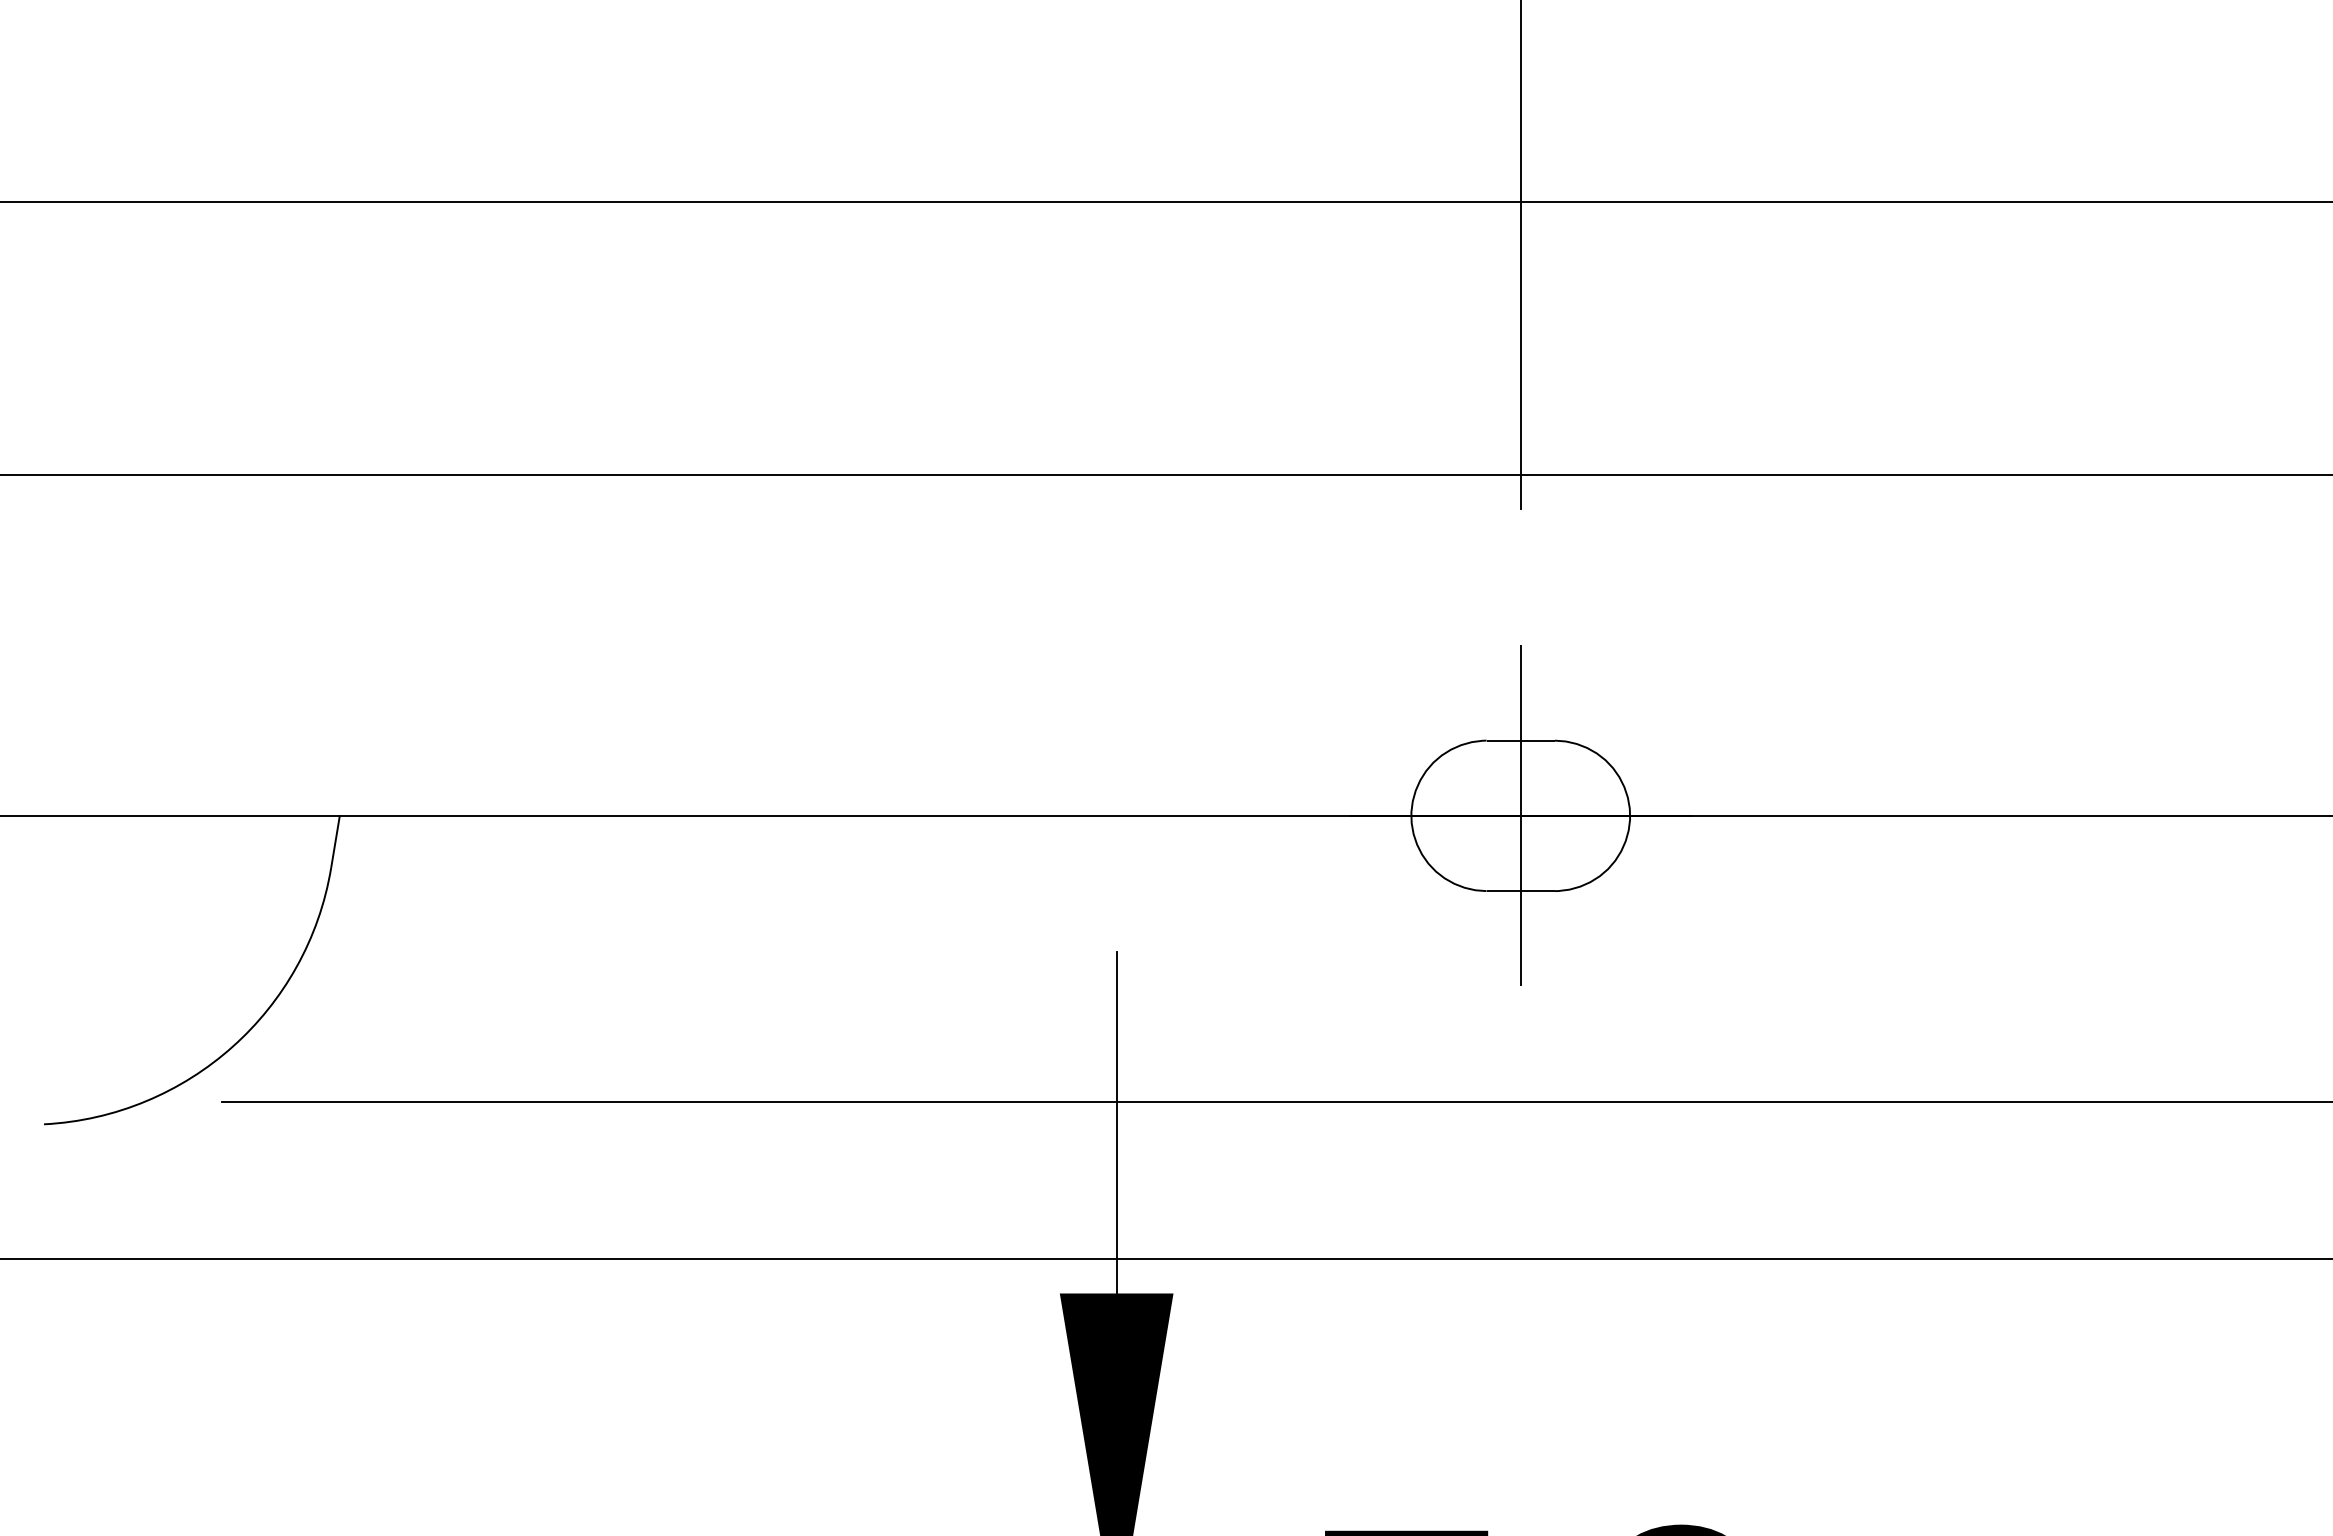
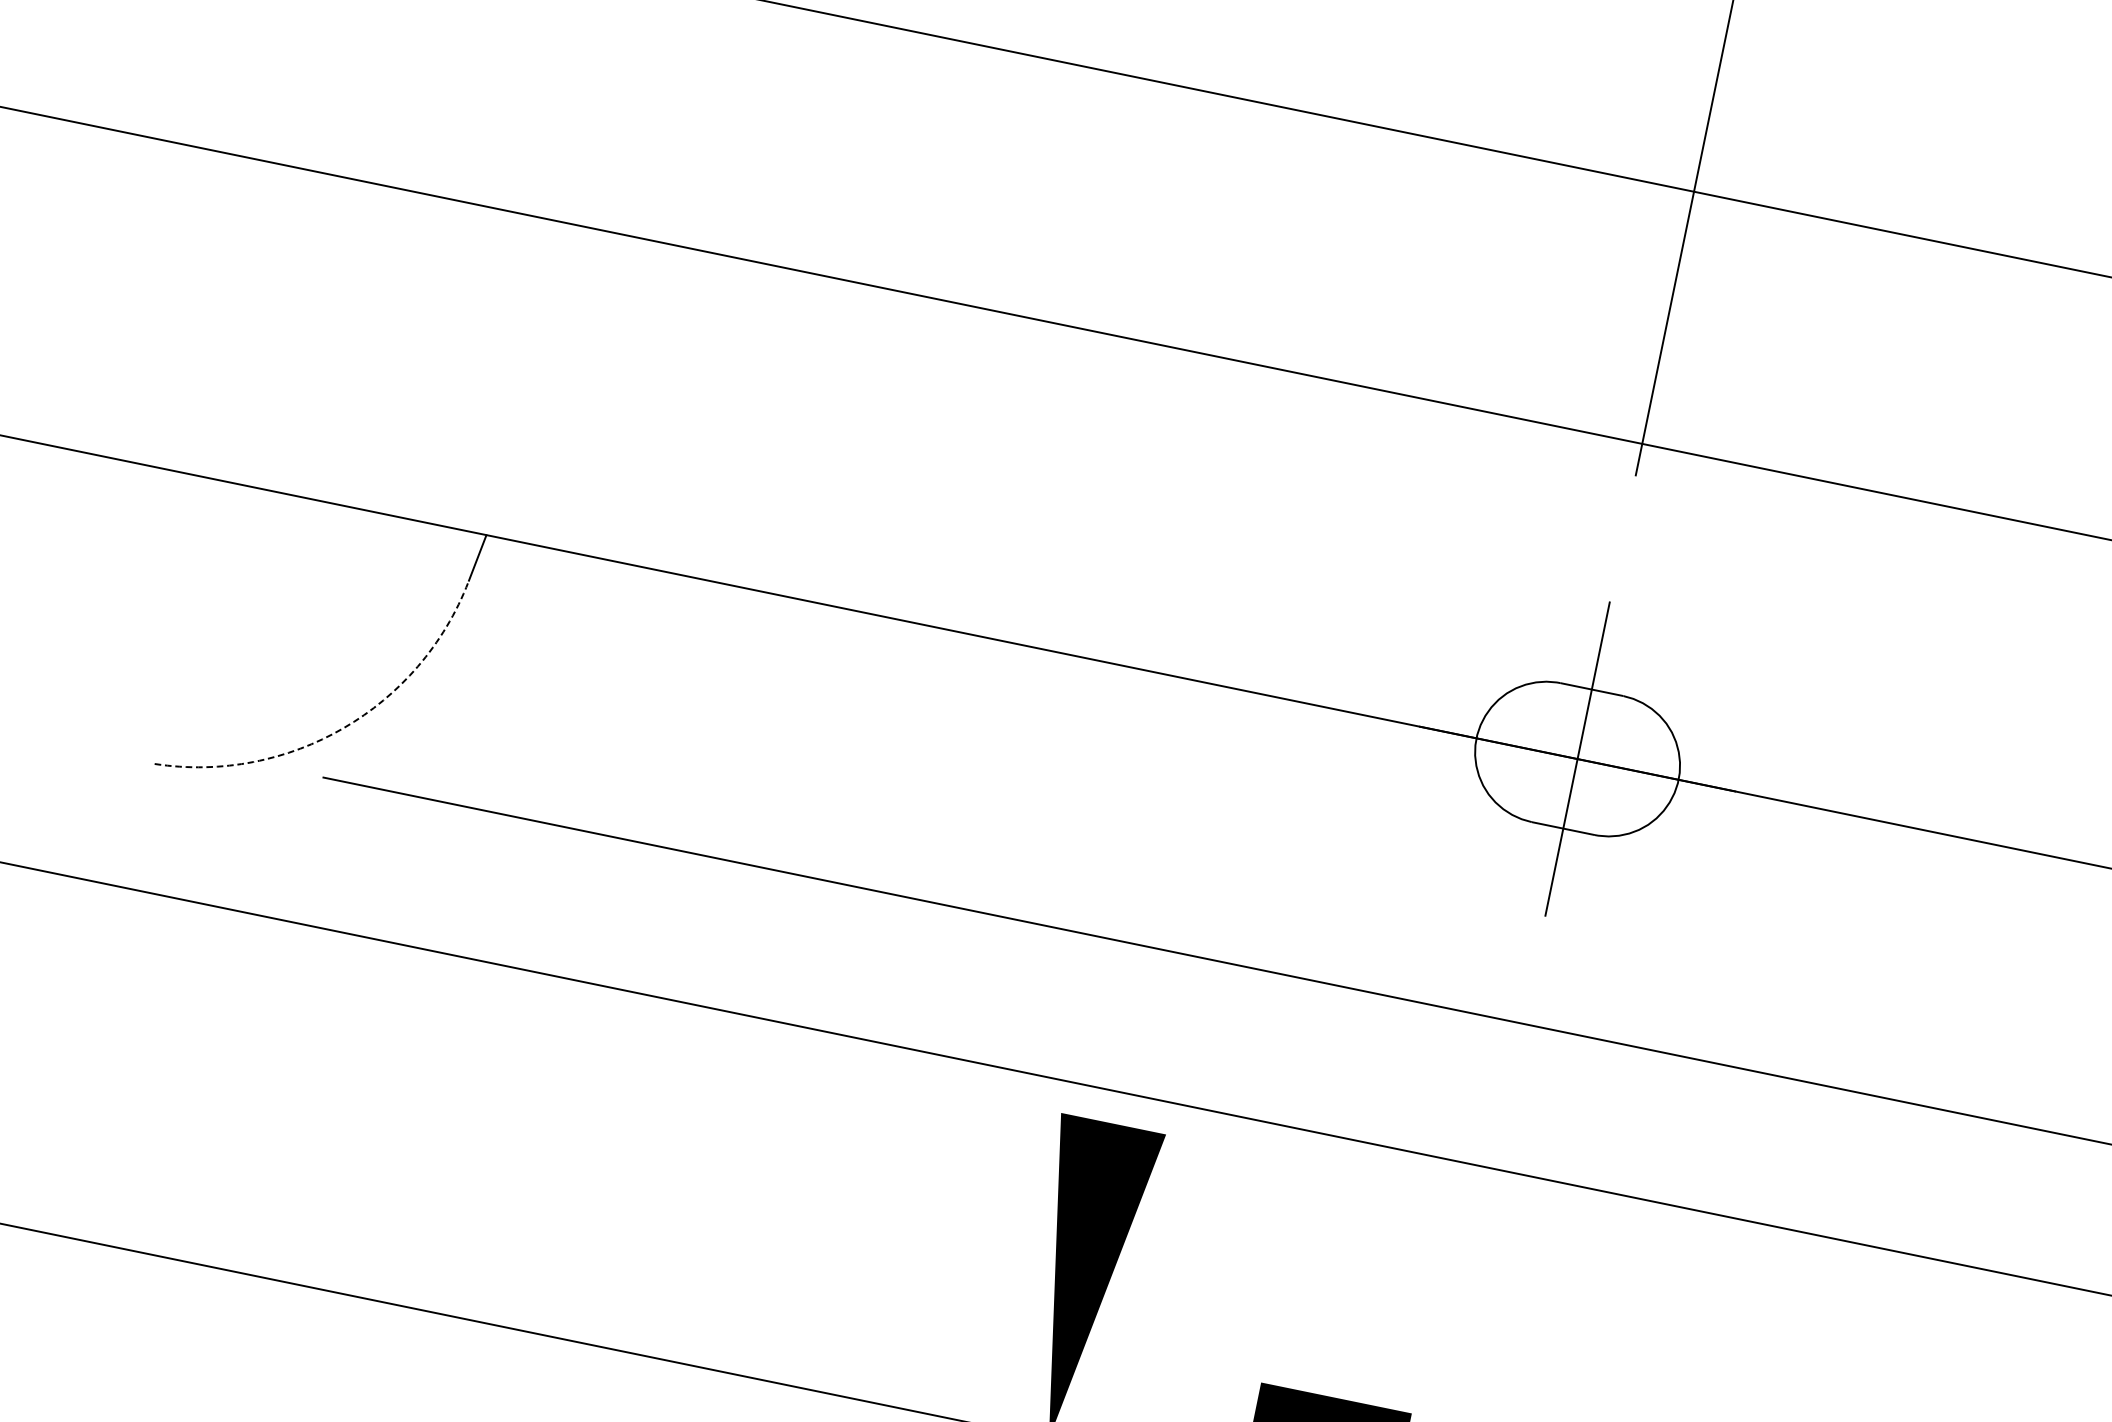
arc: (232, 1046) -> (343, 727), solid -> dashed
line: (1116, 1122) -> (1145, 965), removed

